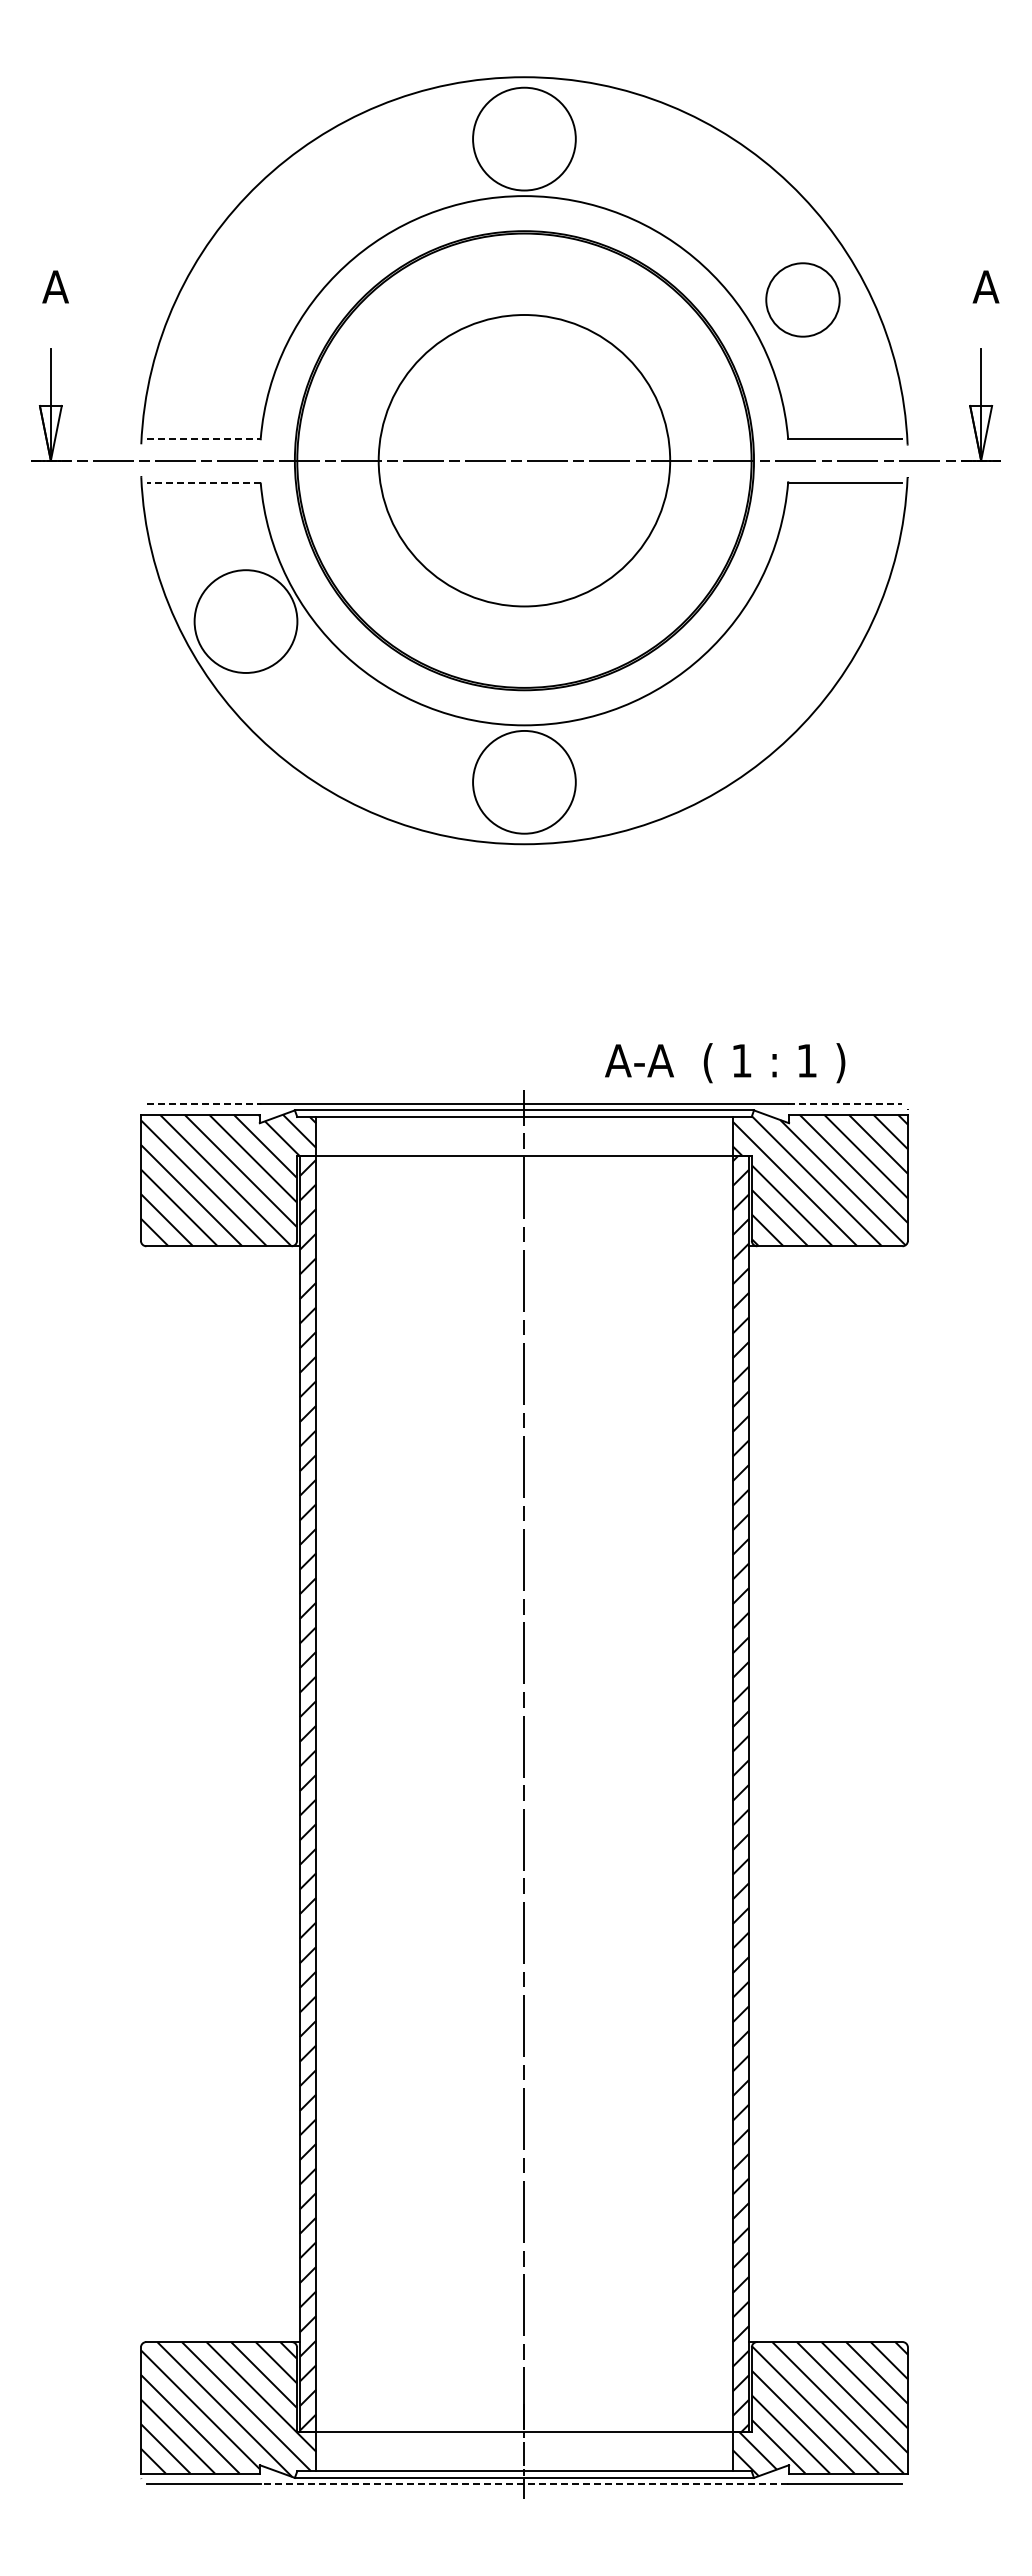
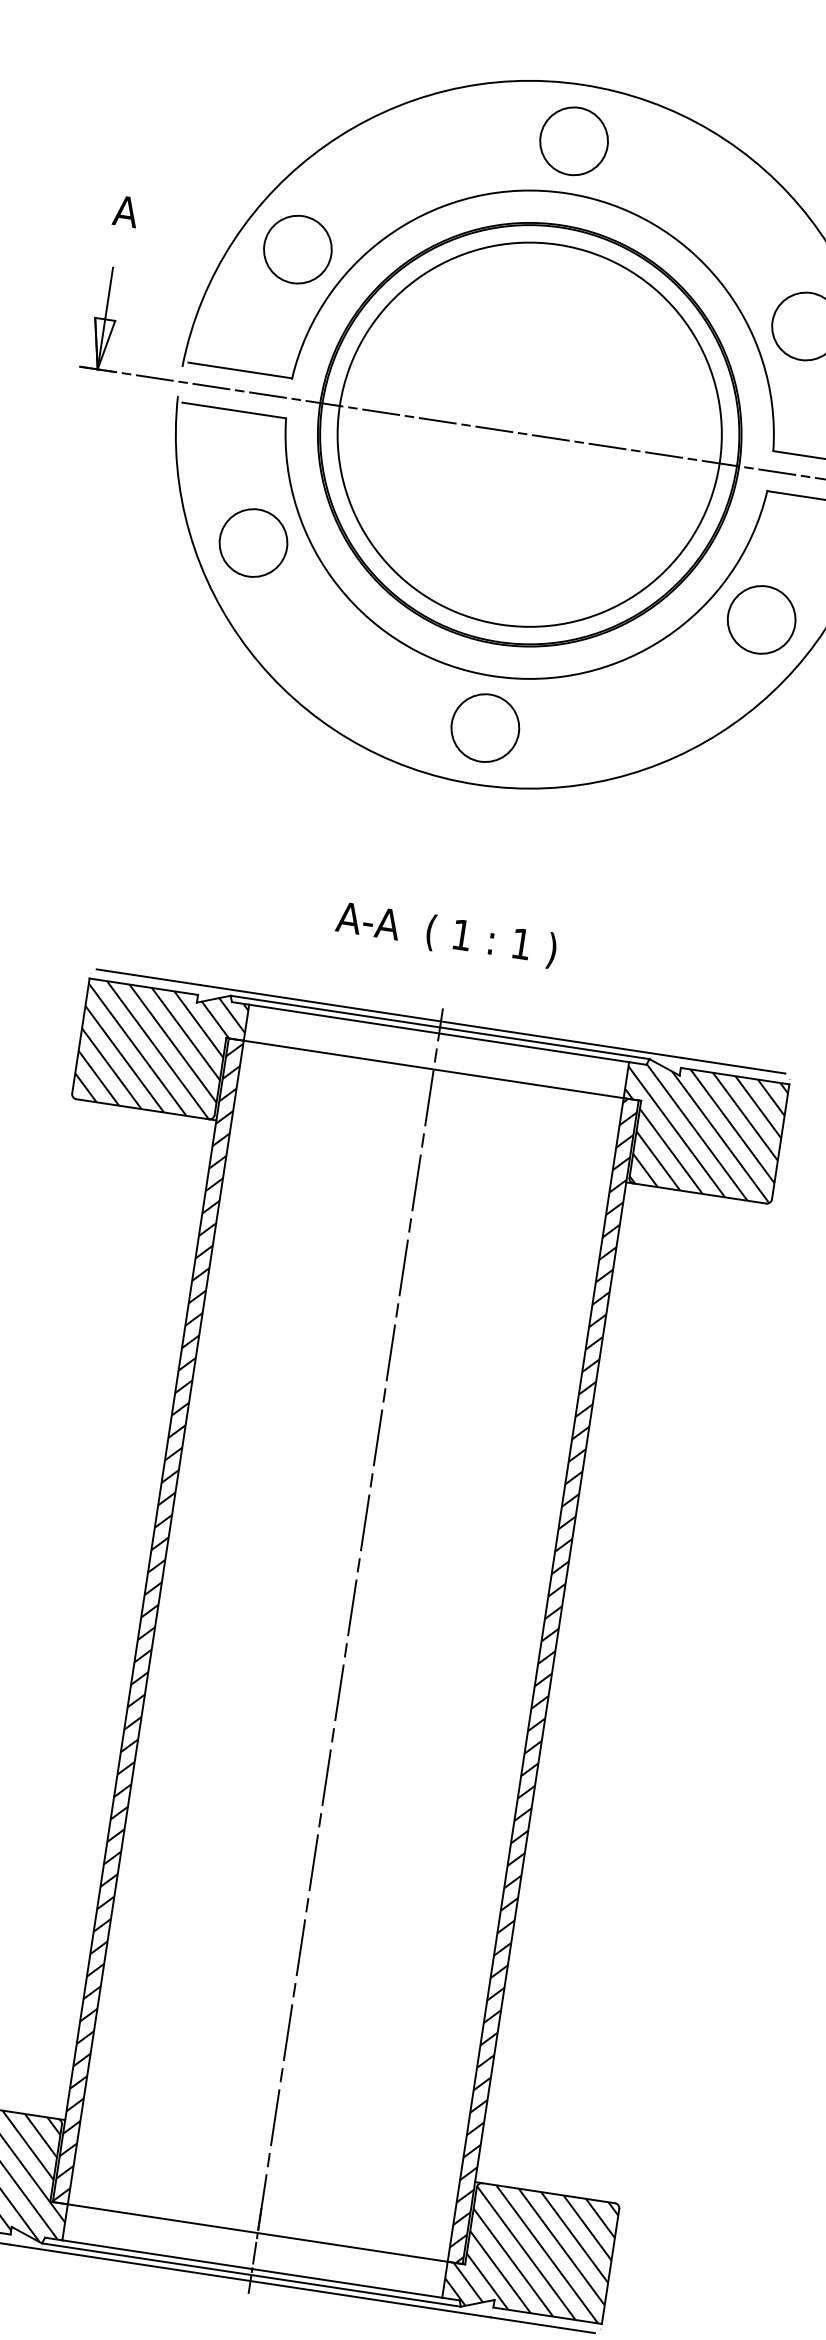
circle: (524, 138) -> (574, 140), size x0.71
circle: (245, 299) -> (297, 249), added
line: (203, 438) -> (239, 370), dashed -> solid
circle: (524, 460) -> (529, 434), size x1.43
line: (203, 482) -> (233, 410), dashed -> solid
circle: (245, 621) -> (253, 542), size x0.71
circle: (802, 621) -> (761, 619), added
circle: (524, 782) -> (485, 728), size x0.71
text: (725, 1063) -> (446, 935), moved
line: (203, 1103) -> (148, 976), dashed -> solid
line: (845, 1103) -> (733, 1065), dashed -> solid
line: (524, 2484) -> (250, 2281), dashed -> solid

